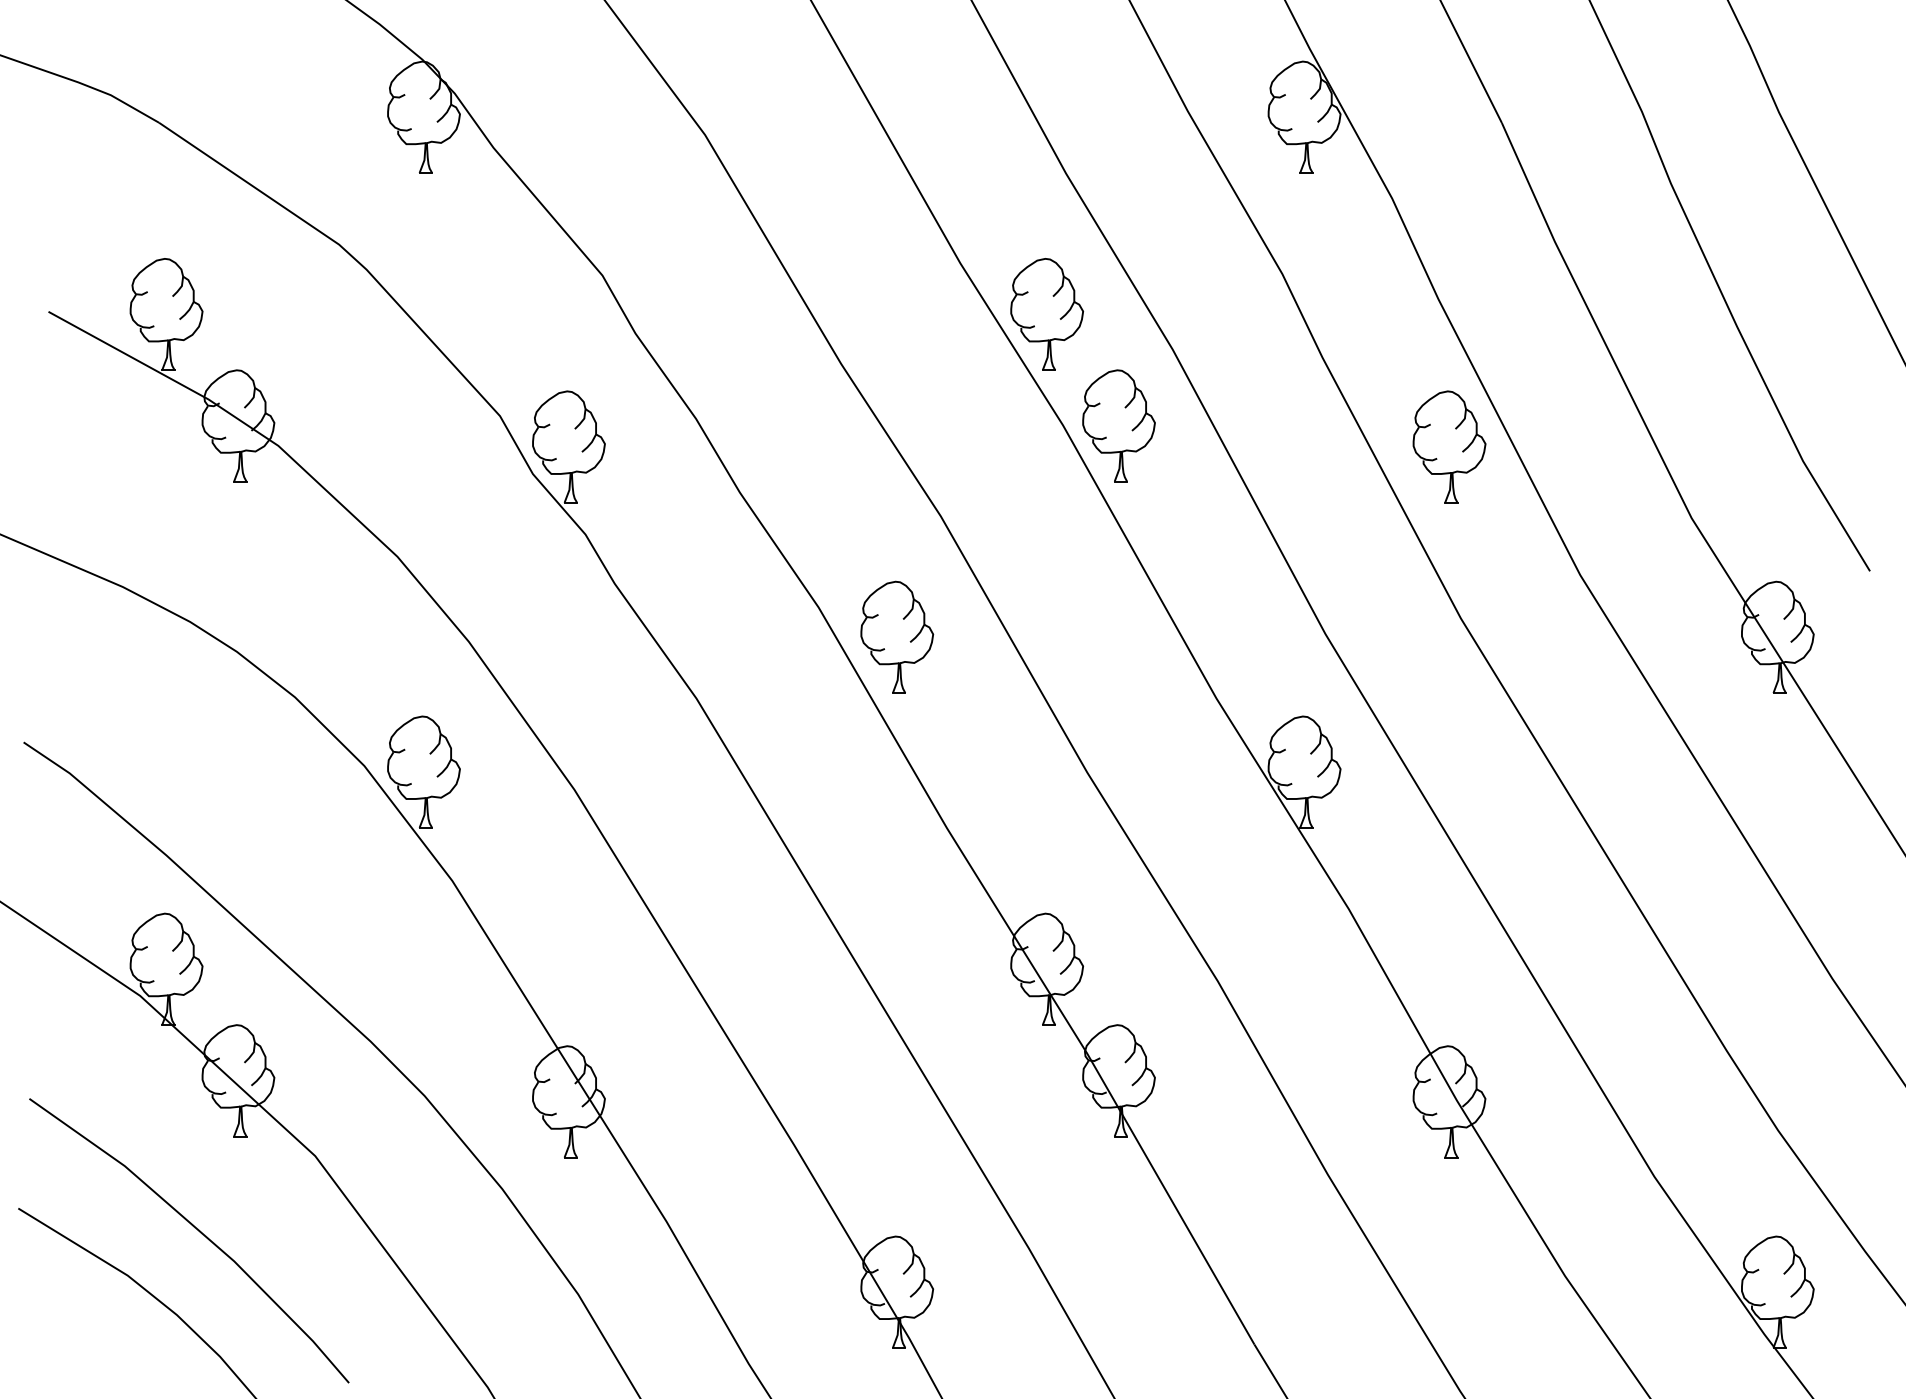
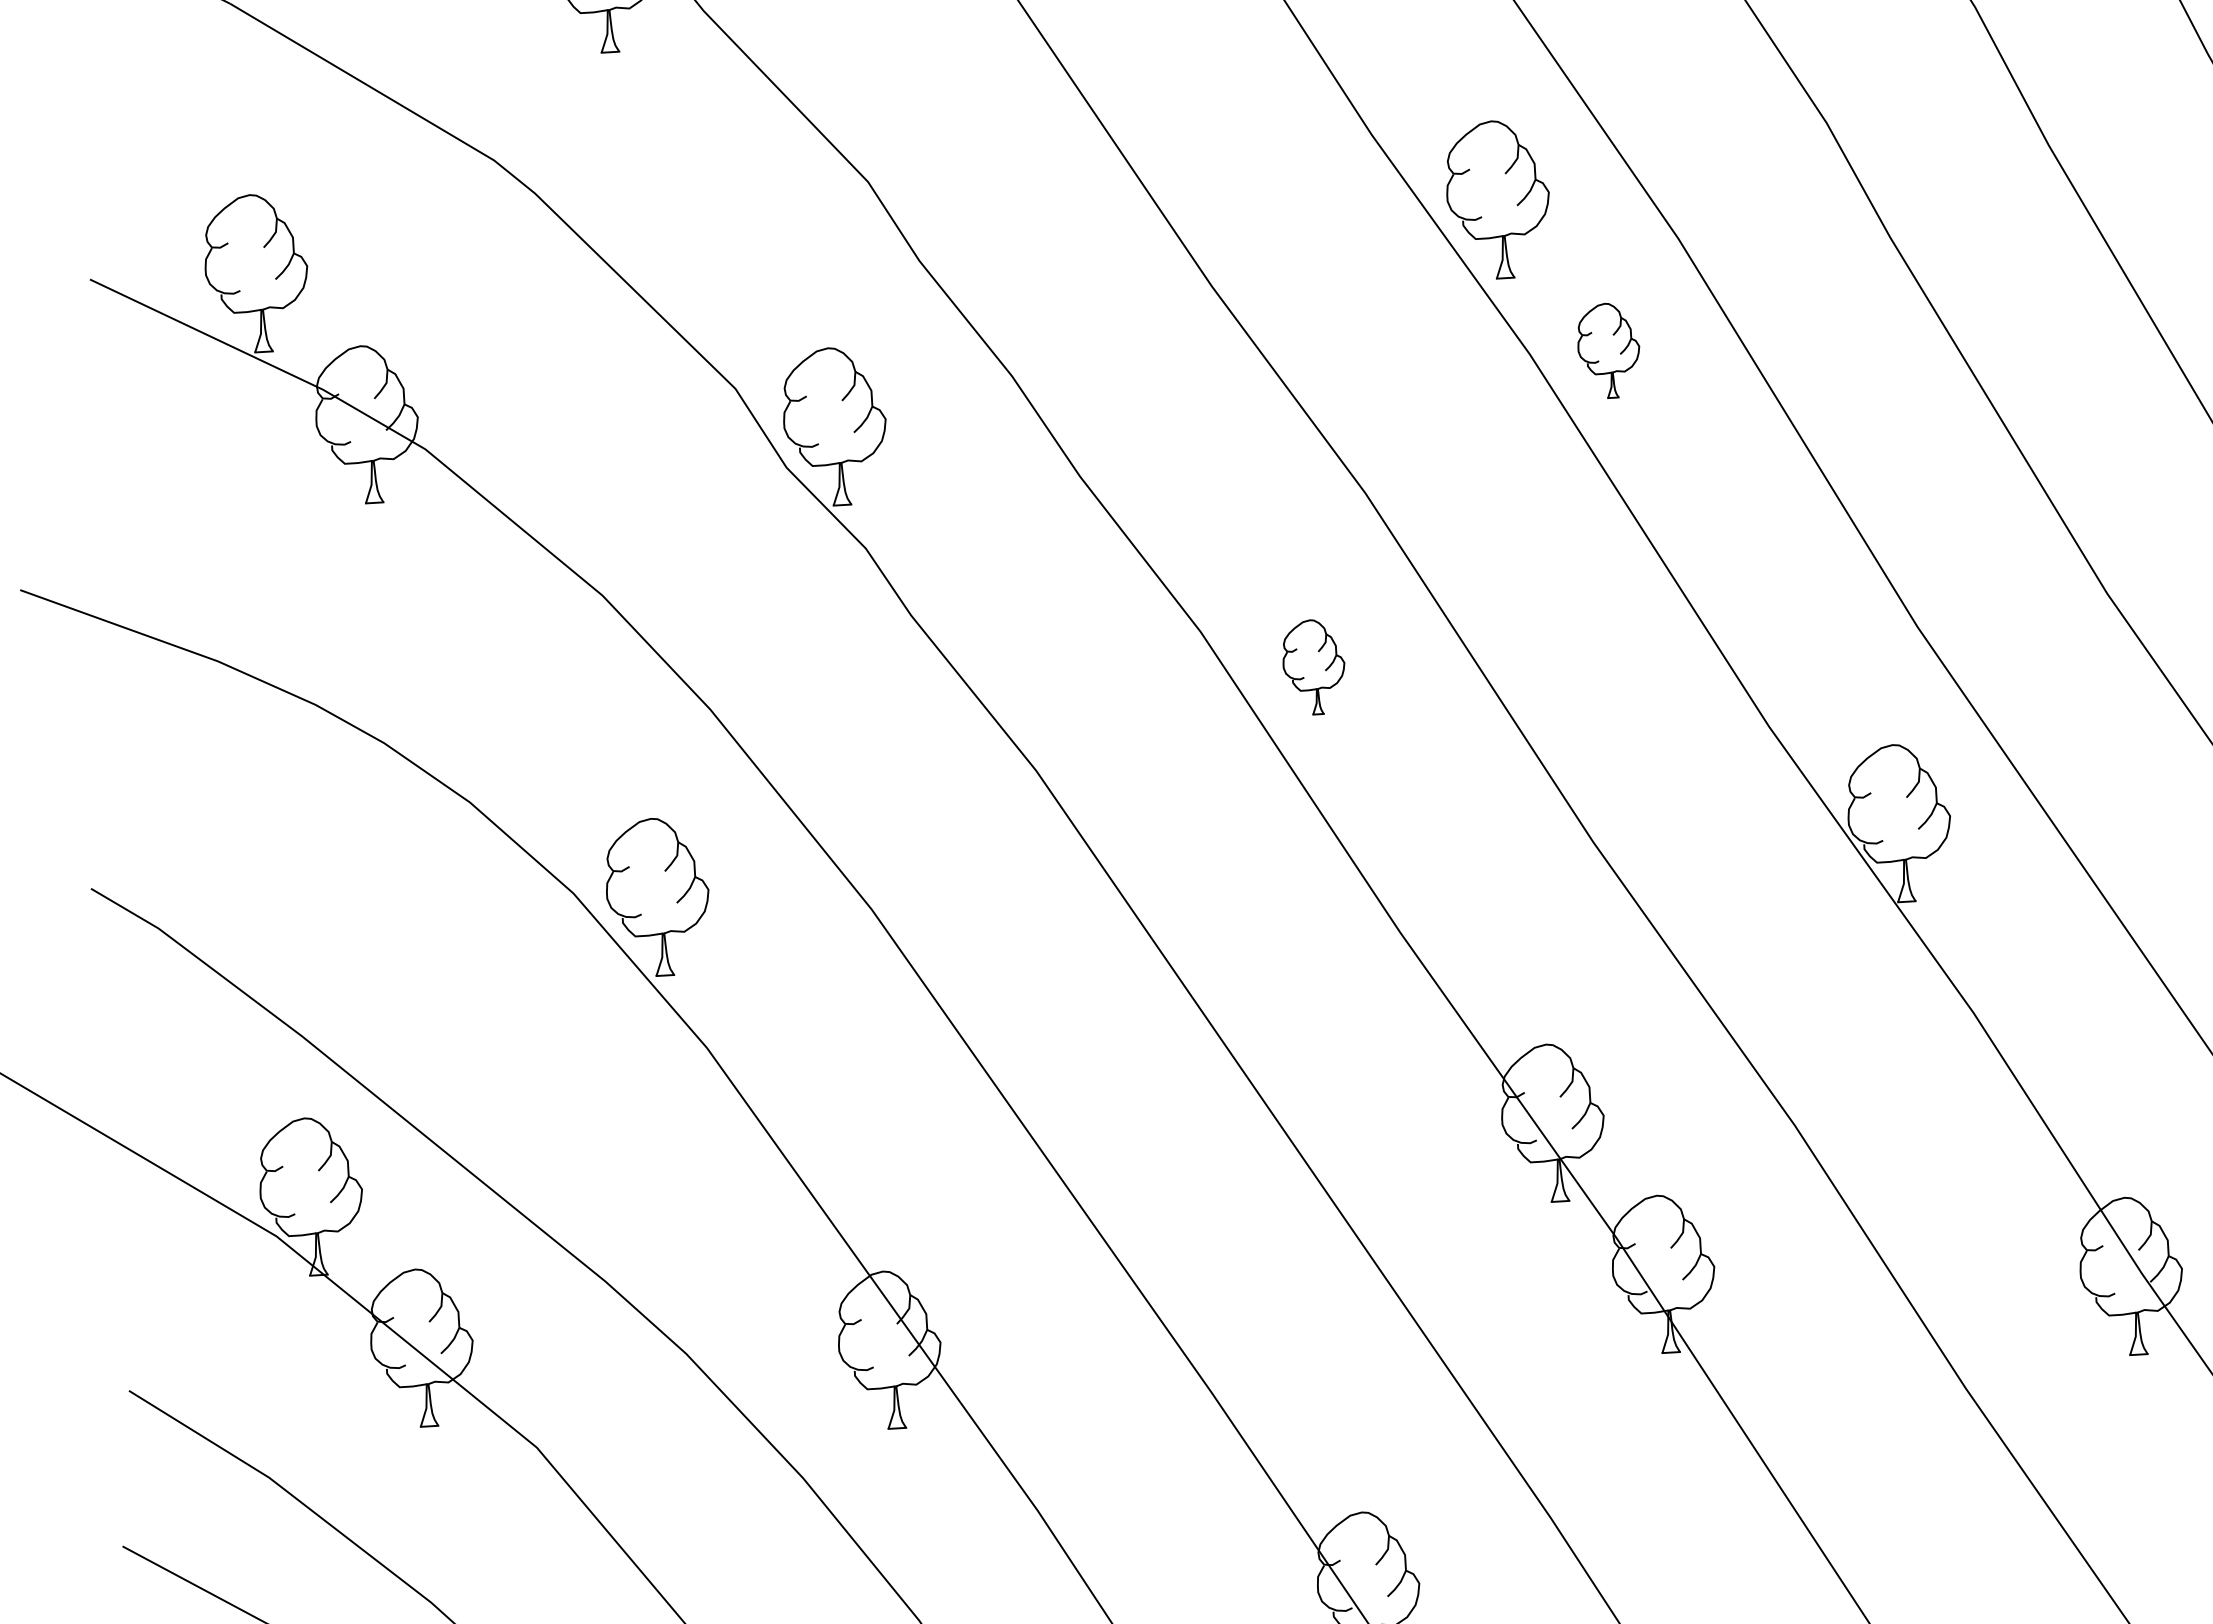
part: (1118, 425) -> (1608, 350), size x0.6
part: (1449, 446) -> (2076, 352), removed
part: (897, 636) -> (1314, 666), size x0.6

